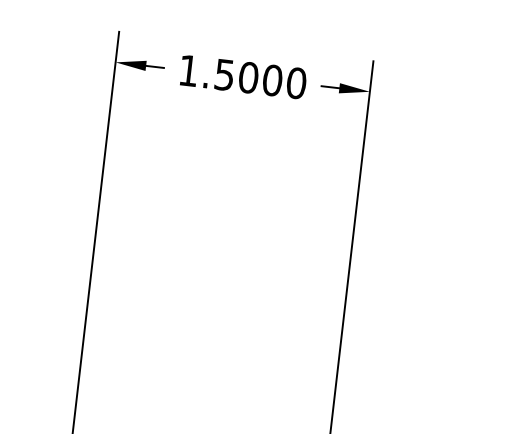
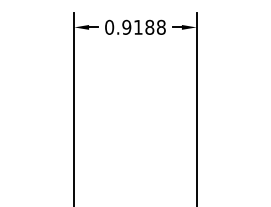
text: (242, 75) -> (135, 26), 1.5000 -> 0.9188

